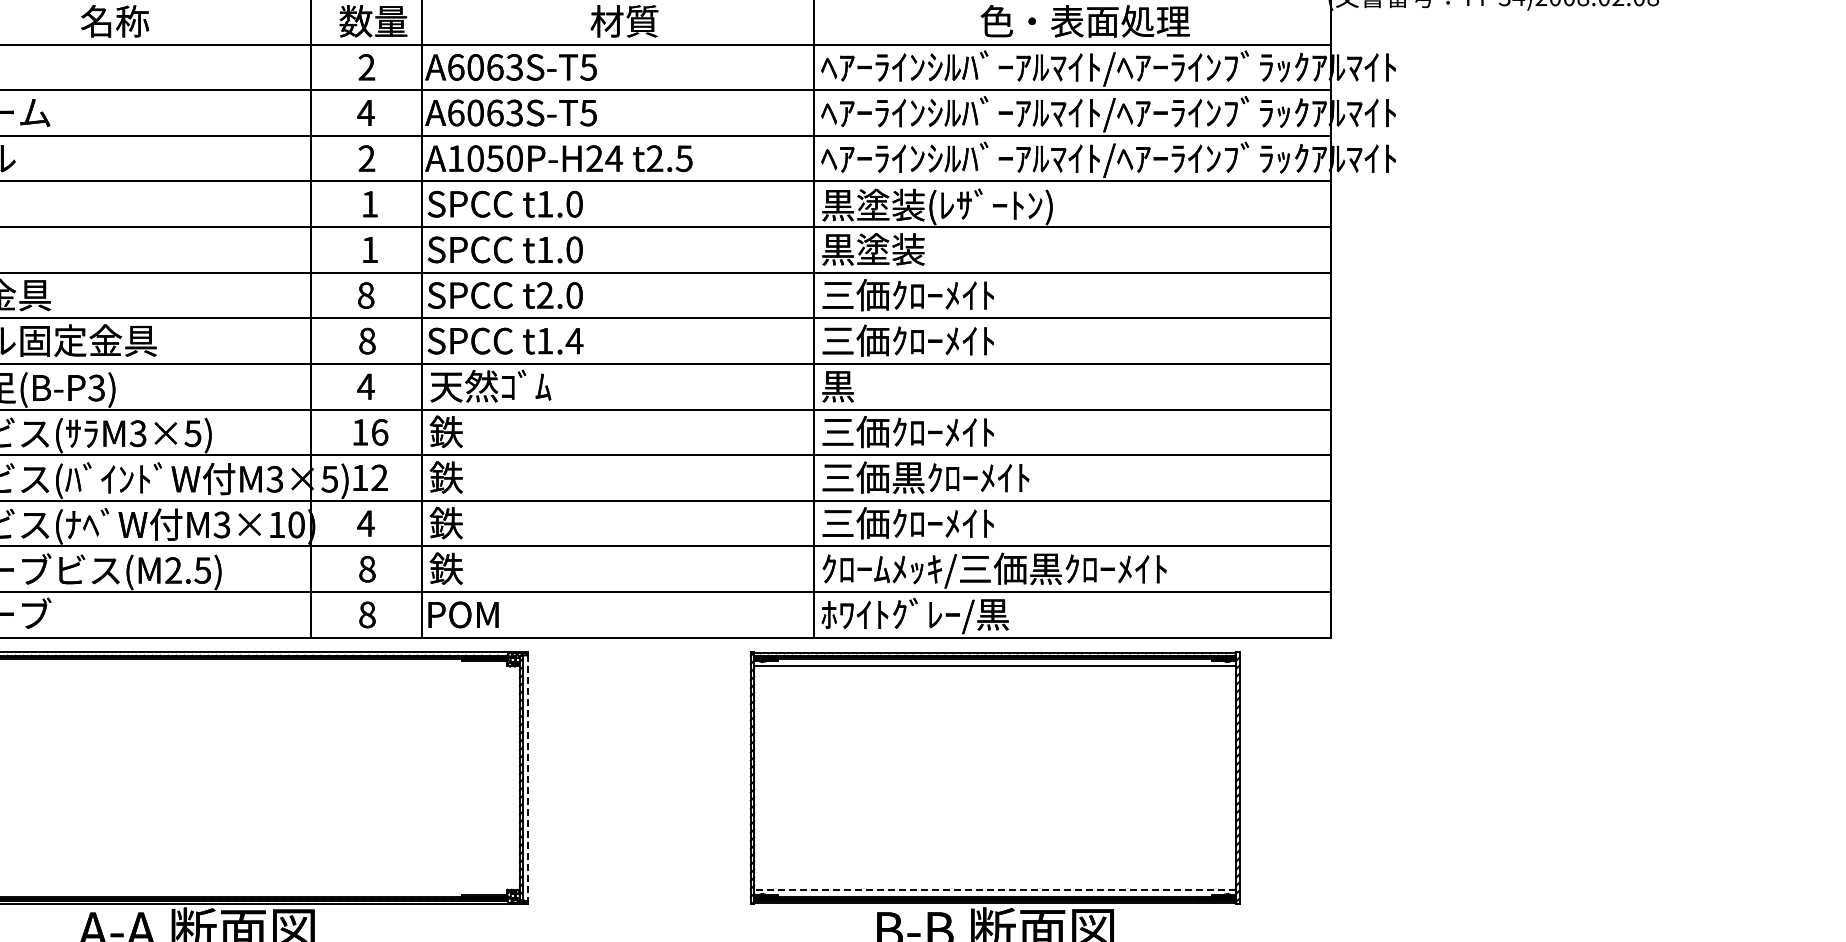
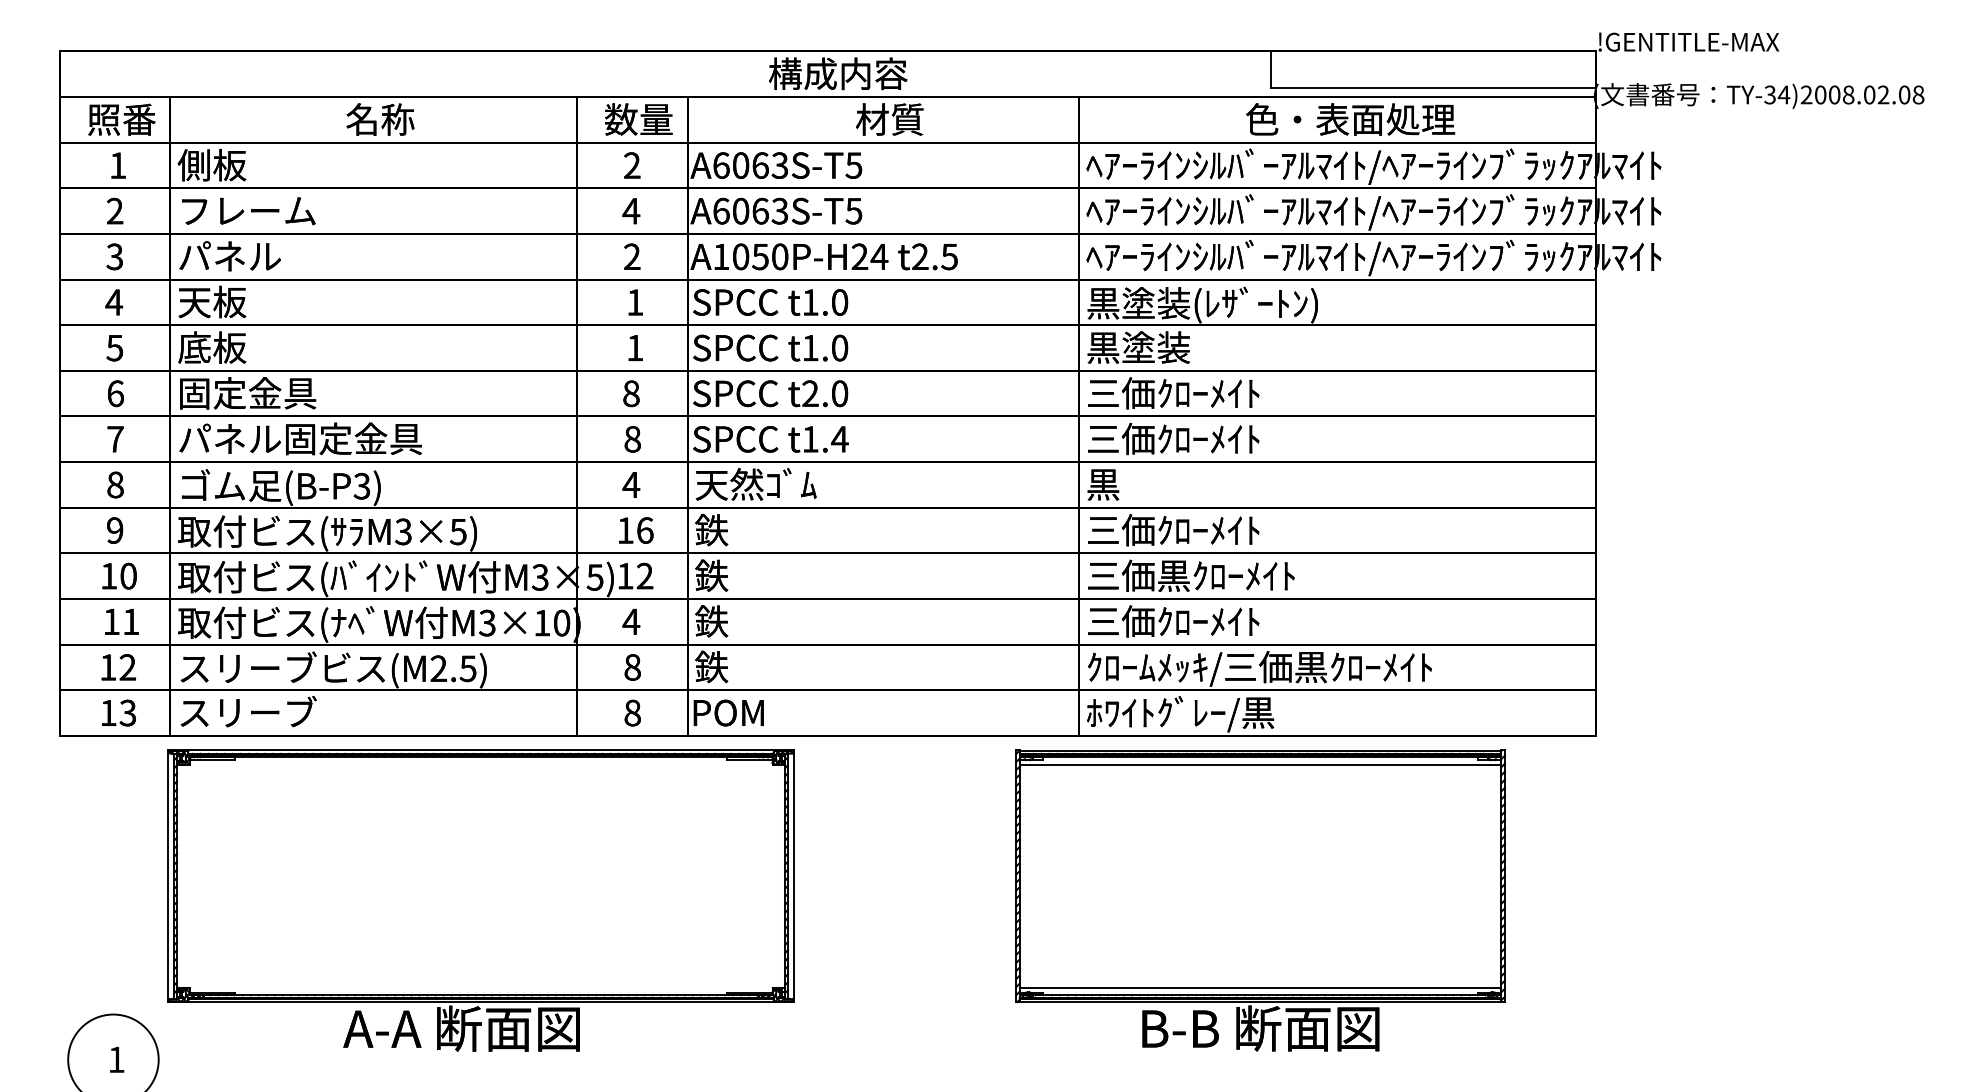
line: (528, 778) -> (793, 876), dashed -> solid
line: (995, 890) -> (1260, 988), dashed -> solid

